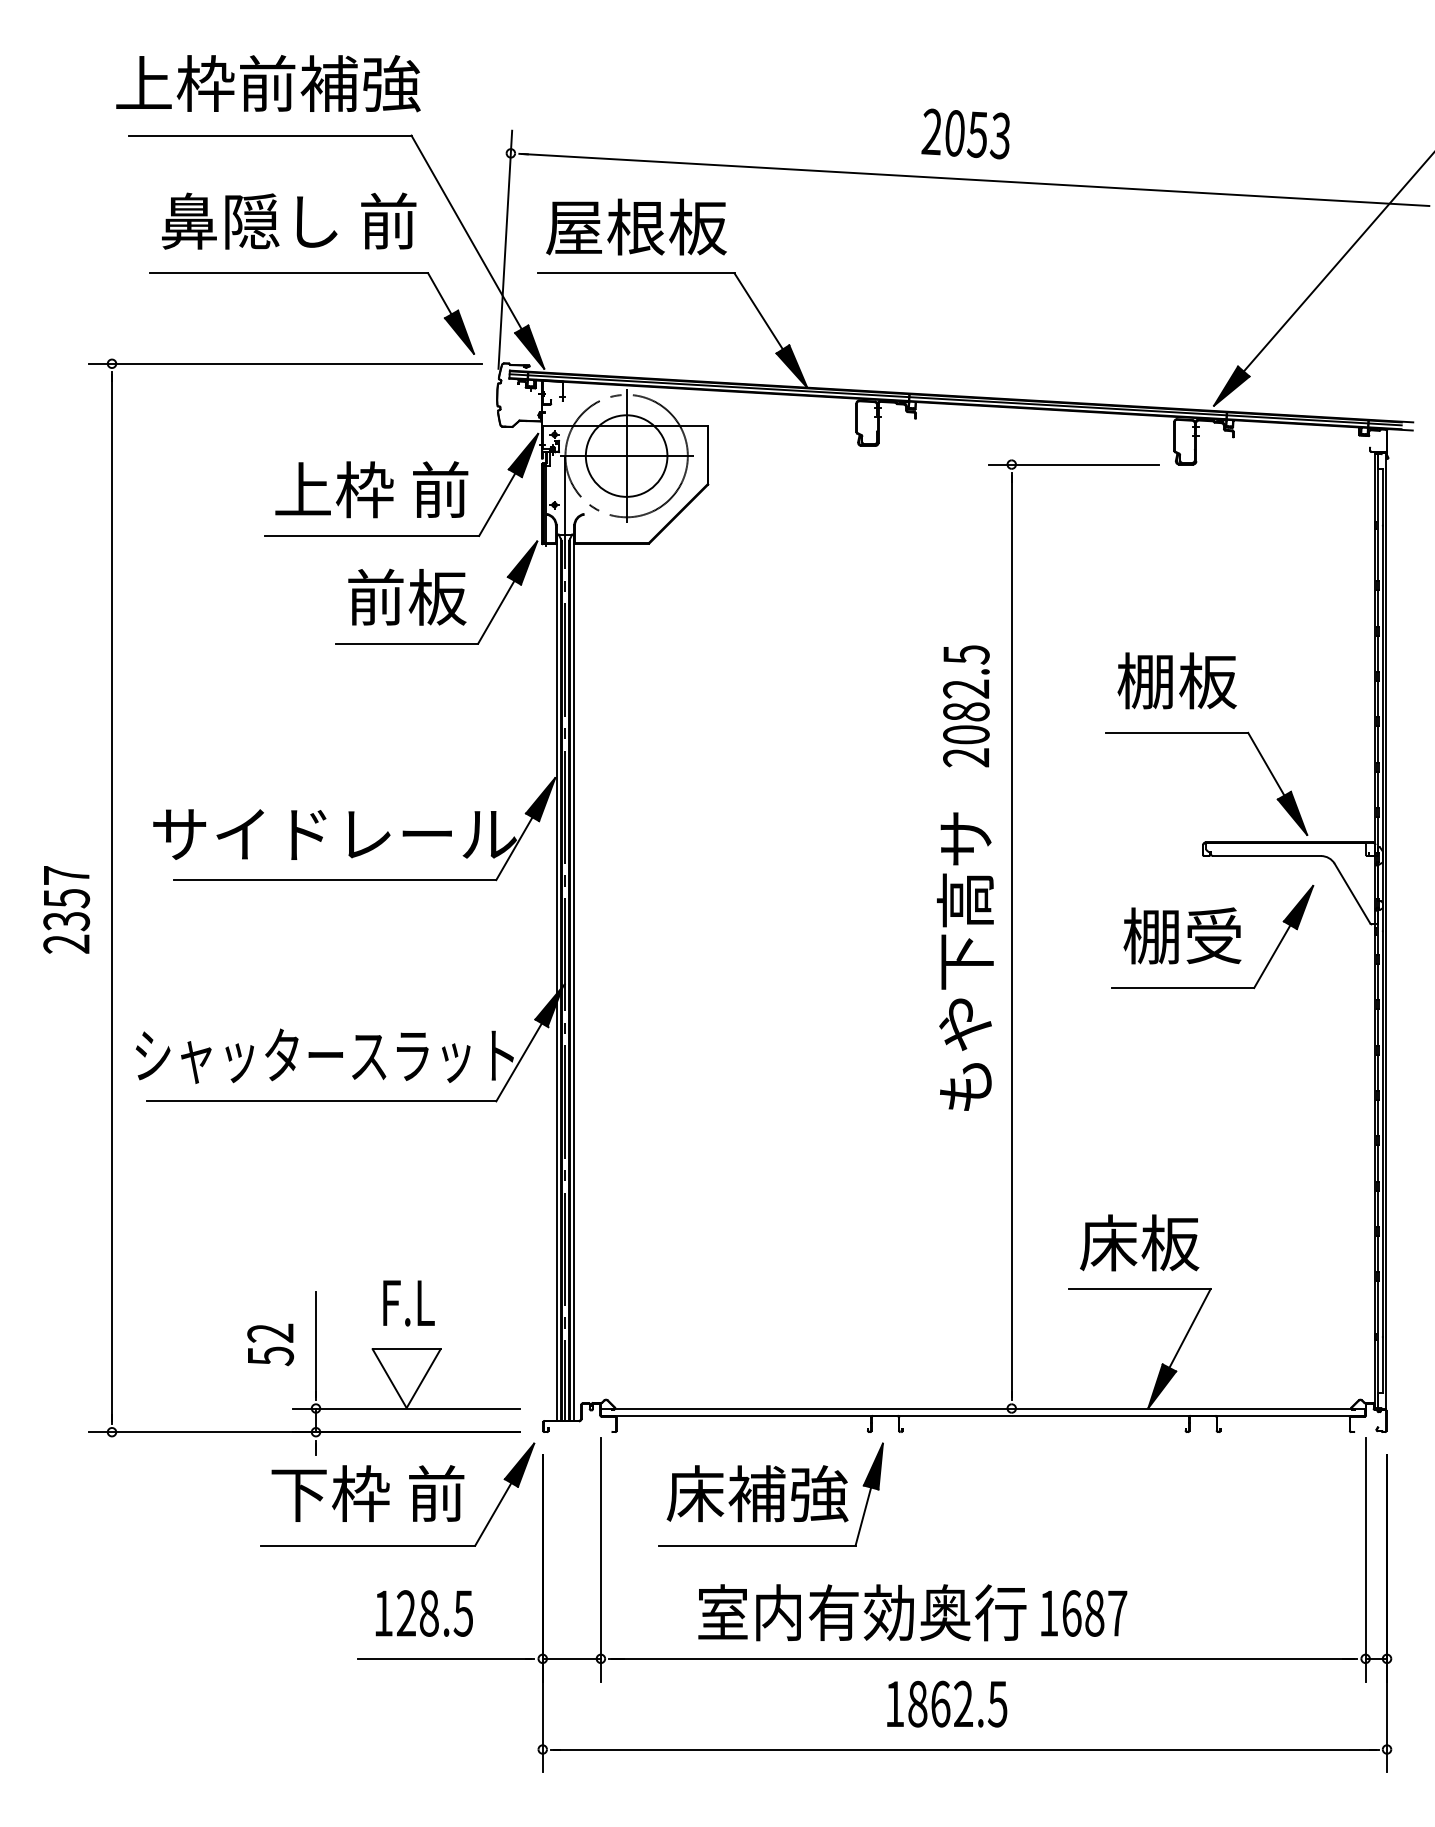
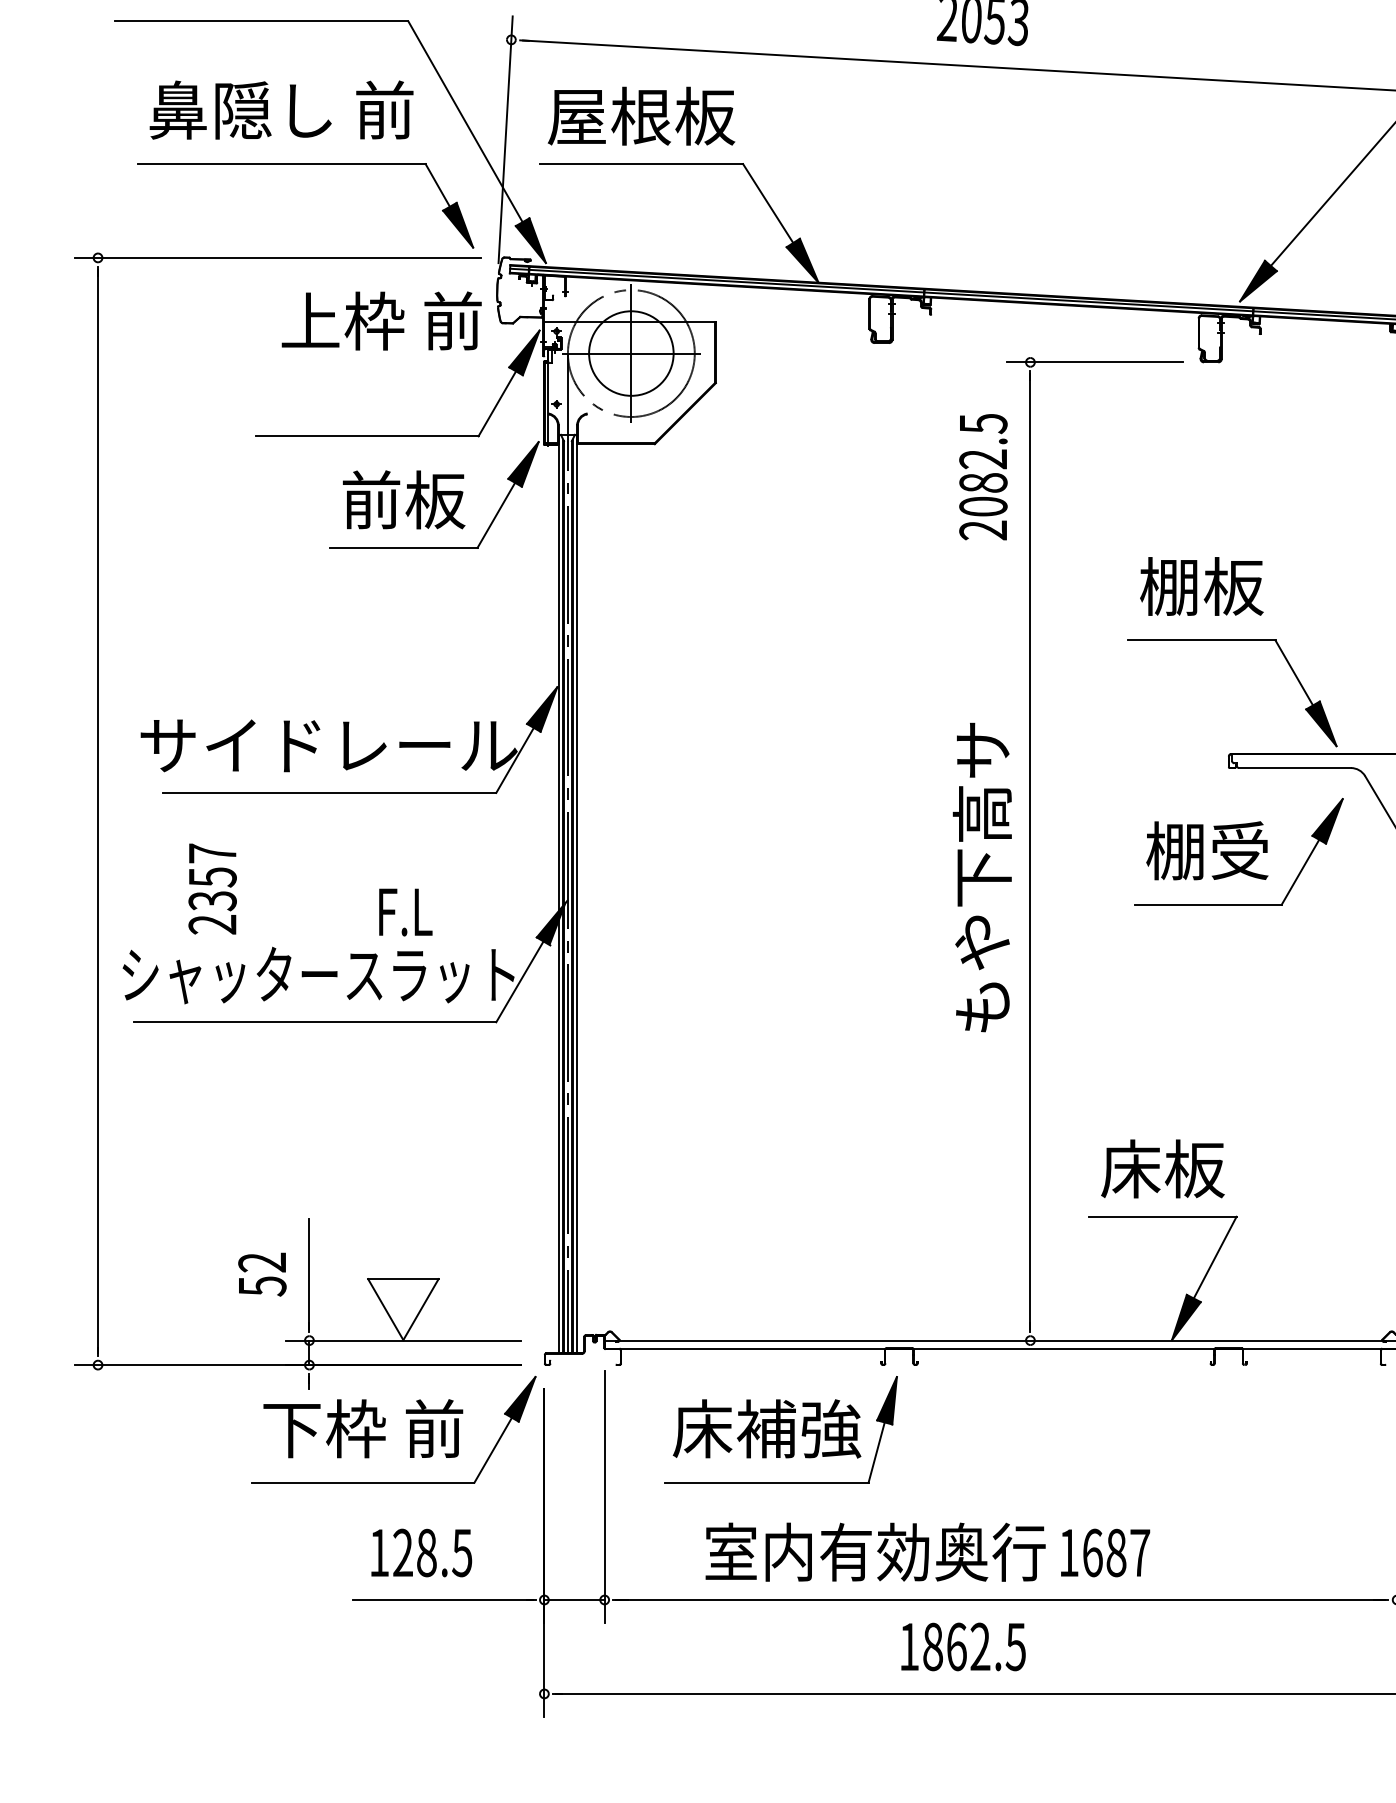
text: (371, 489) -> (381, 320), moved
text: (966, 706) -> (983, 477), moved
text: (66, 909) -> (212, 888), moved
text: (408, 1303) -> (405, 912), moved

